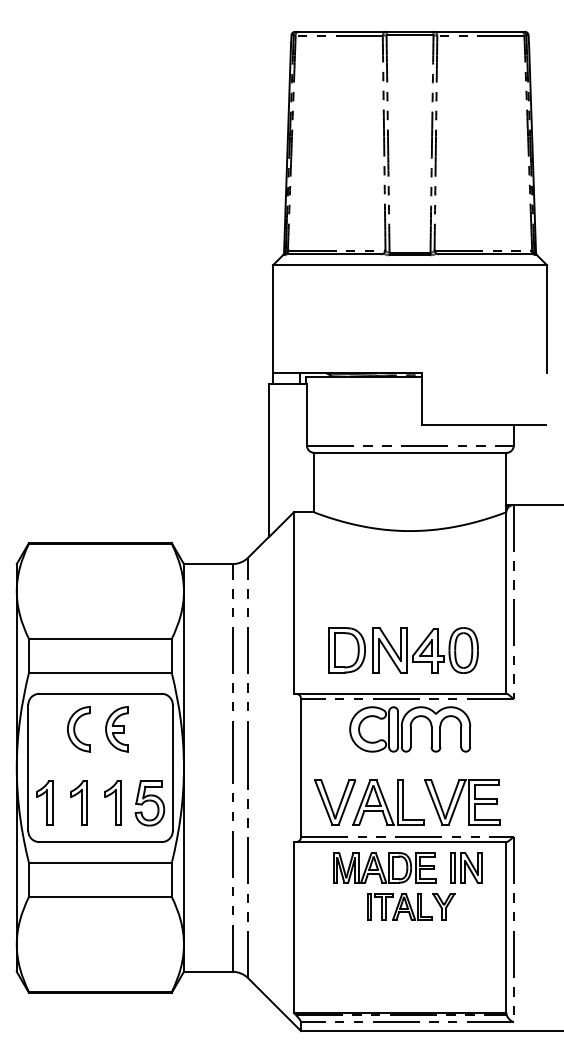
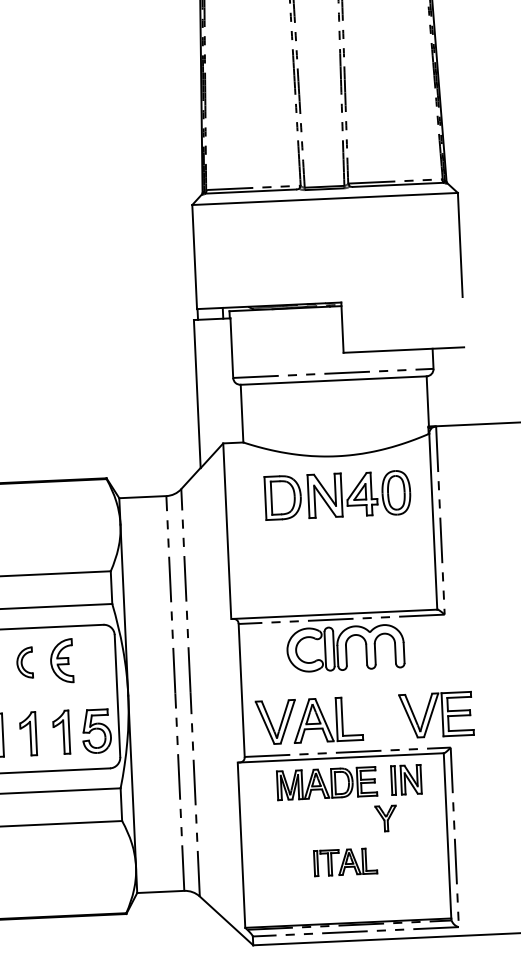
part: (403, 650) -> (338, 495), moved
part: (78, 729) -> (24, 663), size x0.7
part: (462, 802) -> (436, 715), moved
part: (399, 906) -> (344, 861), moved

